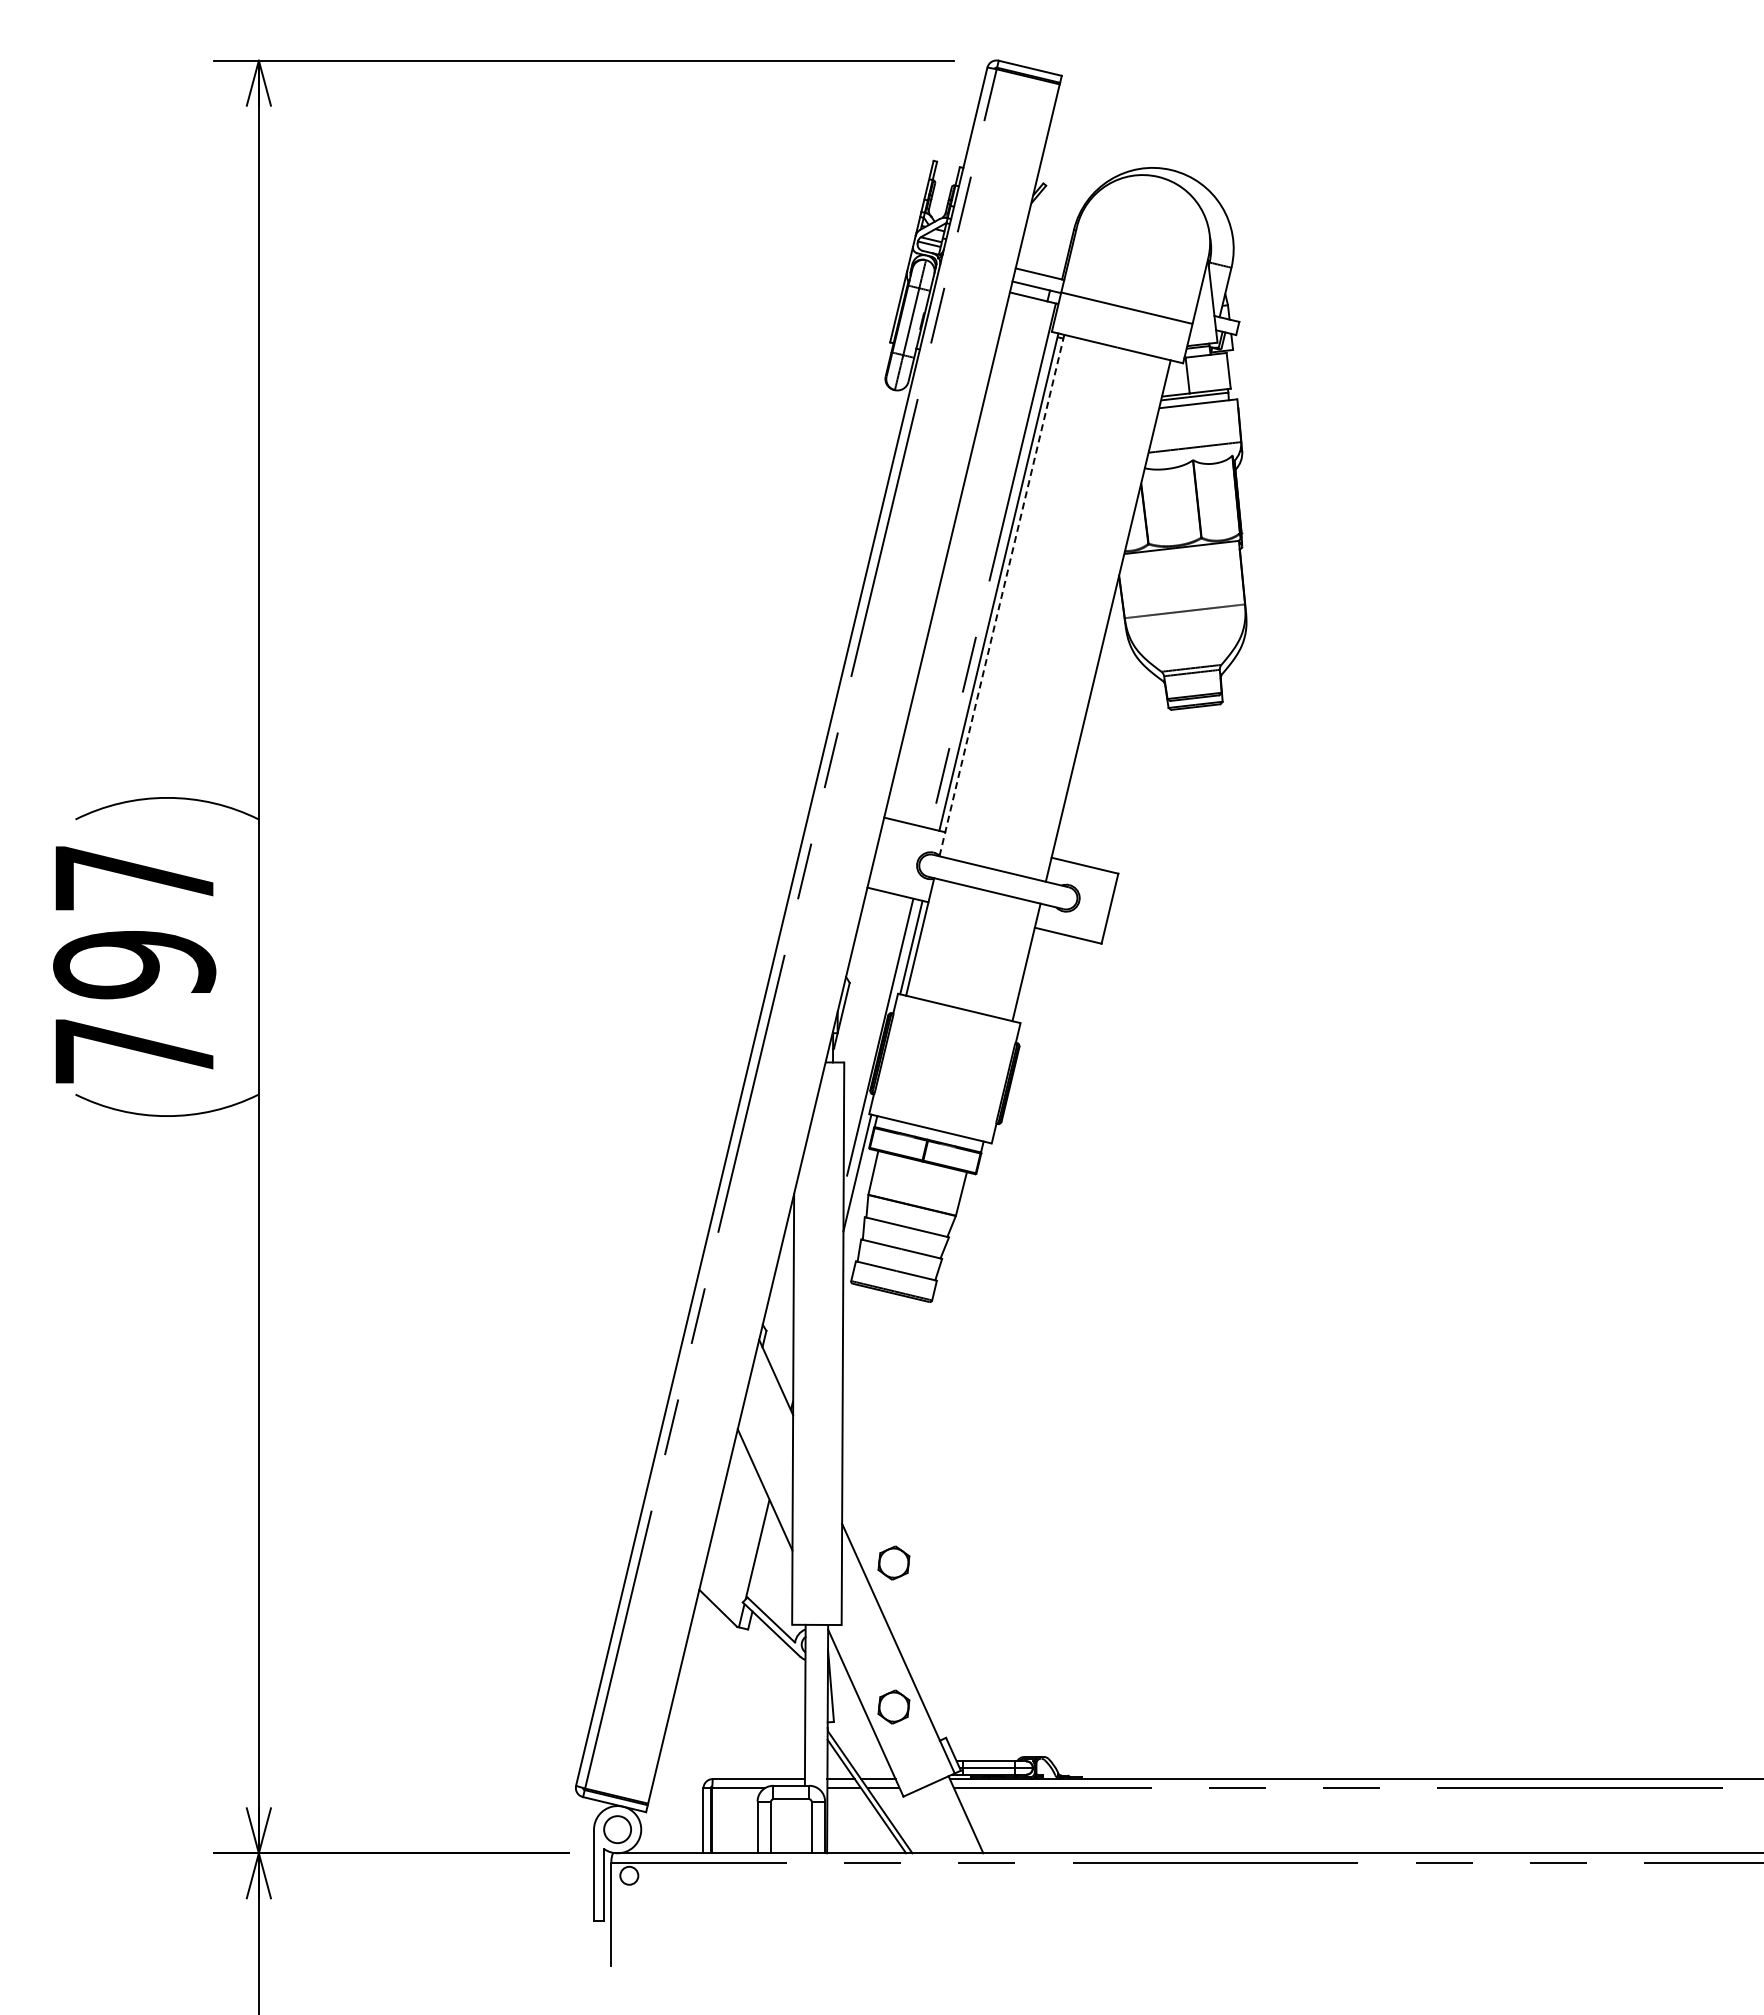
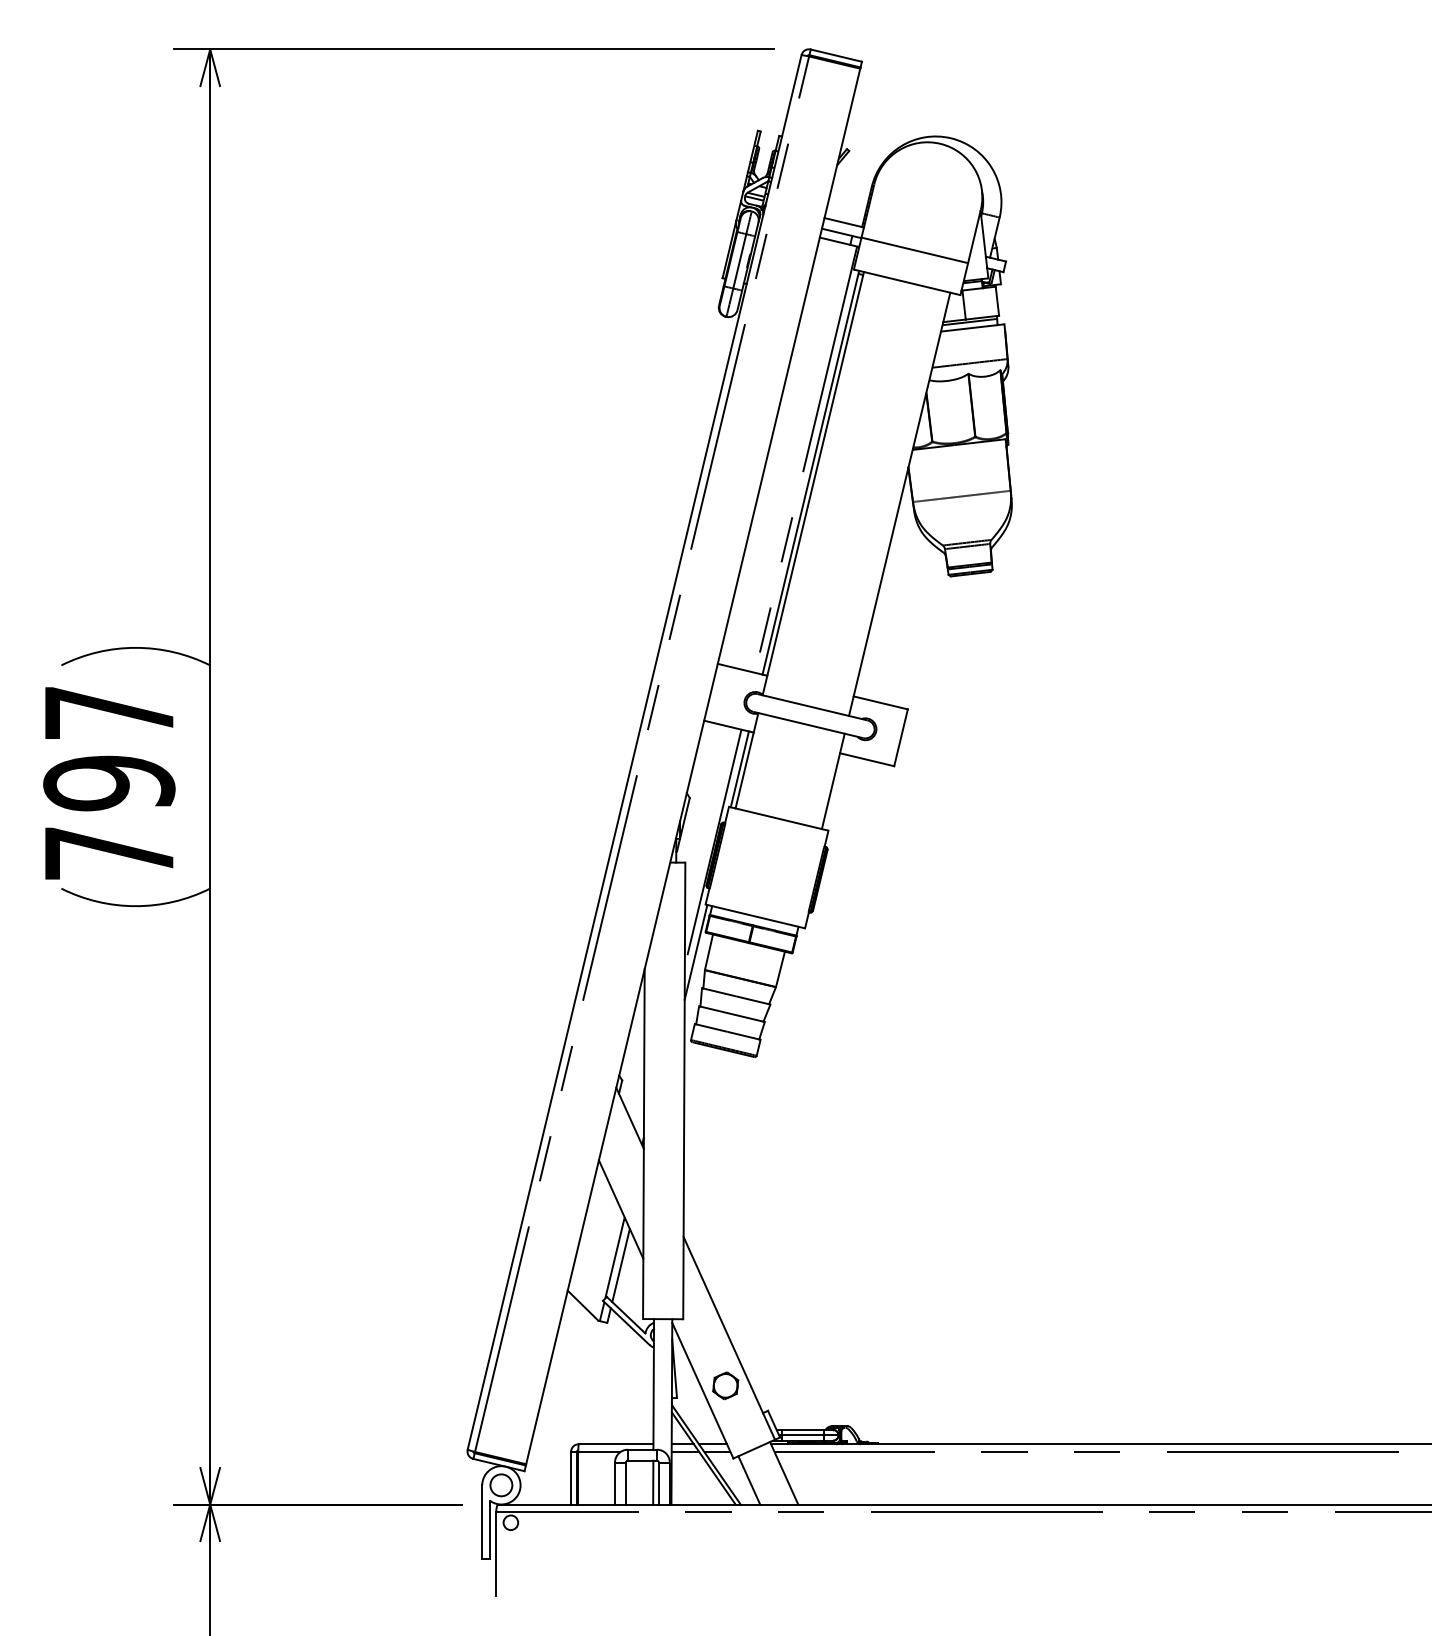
line: (1001, 596) -> (812, 484), dashed -> solid
line: (764, 1558) -> (620, 1265), added
part: (893, 1562) -> (725, 1268), removed
line: (922, 1823) -> (748, 1480), added
line: (804, 1826) -> (653, 1482), added

